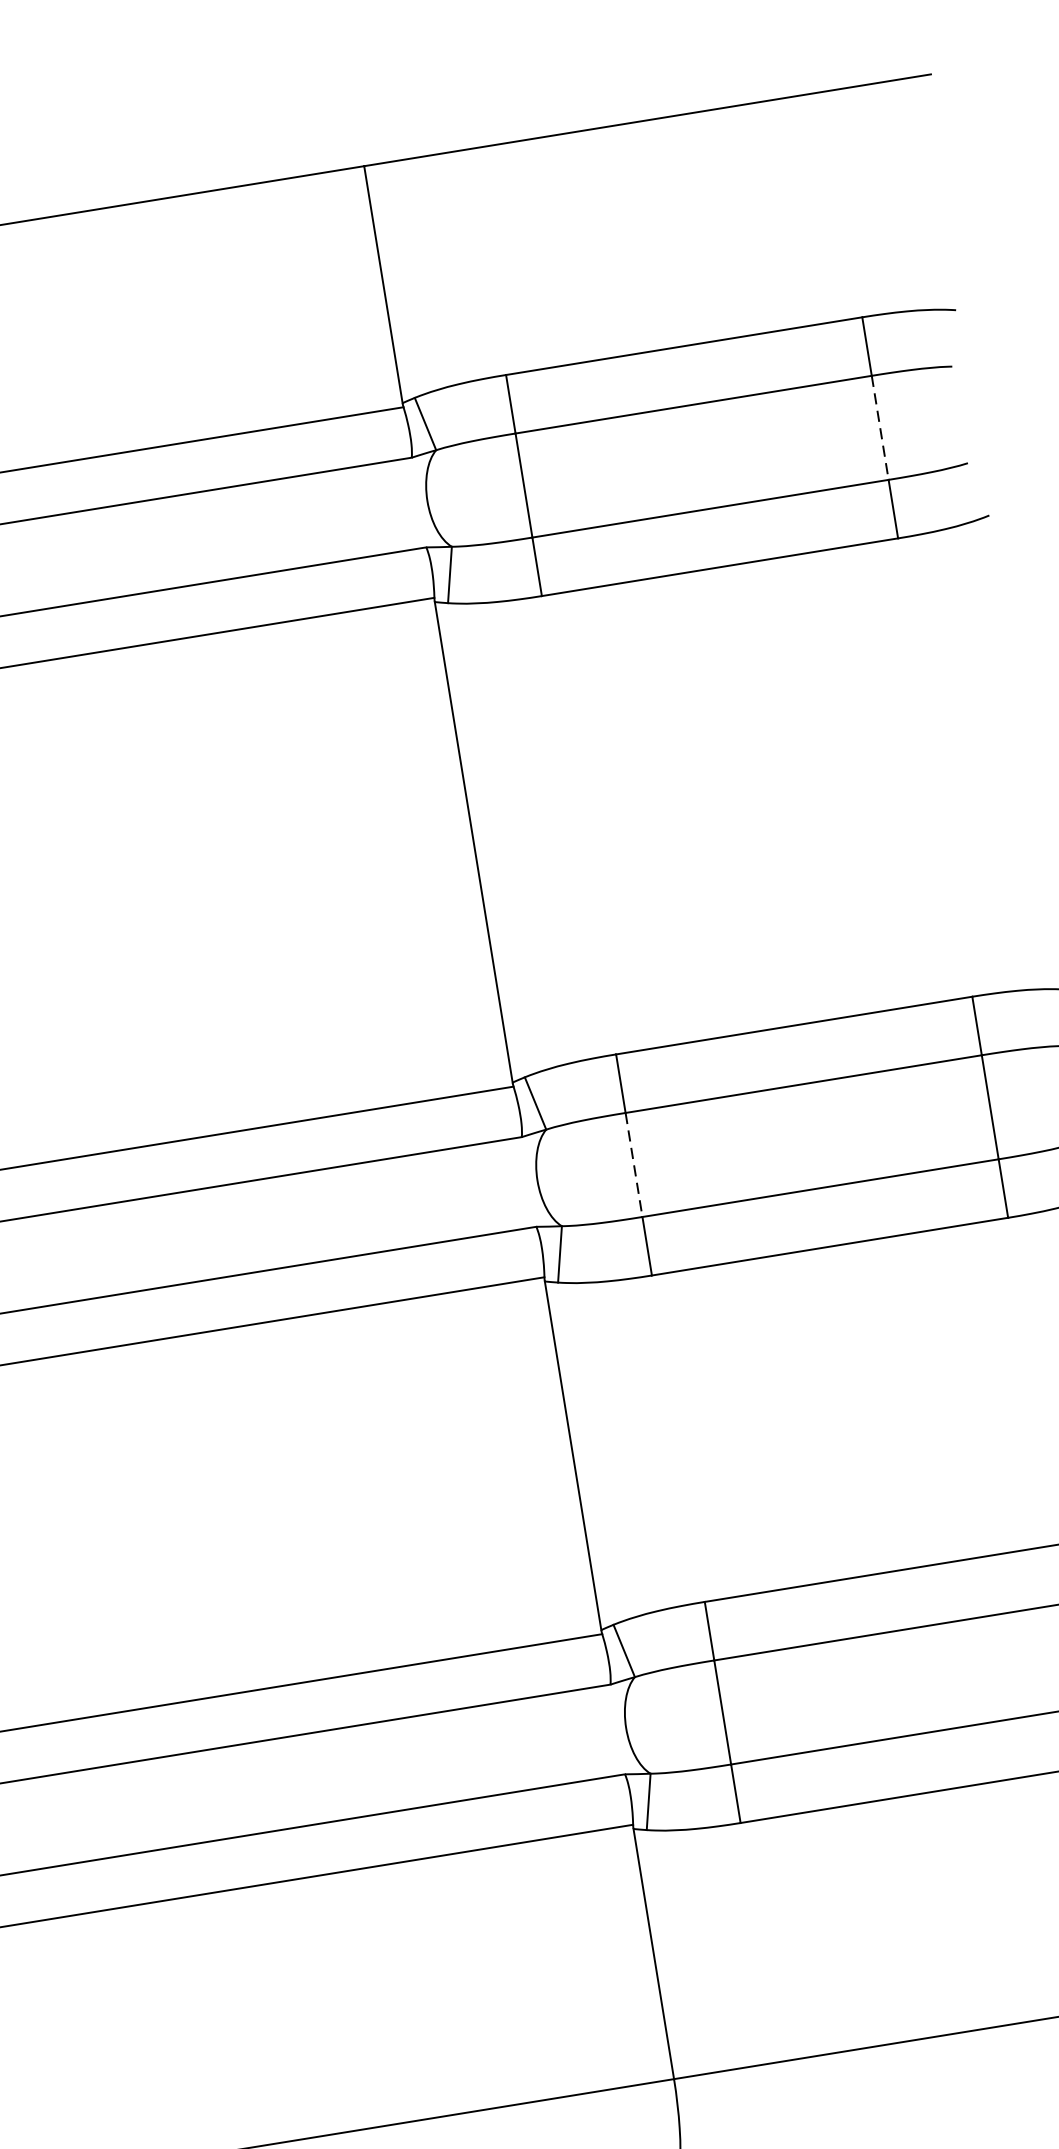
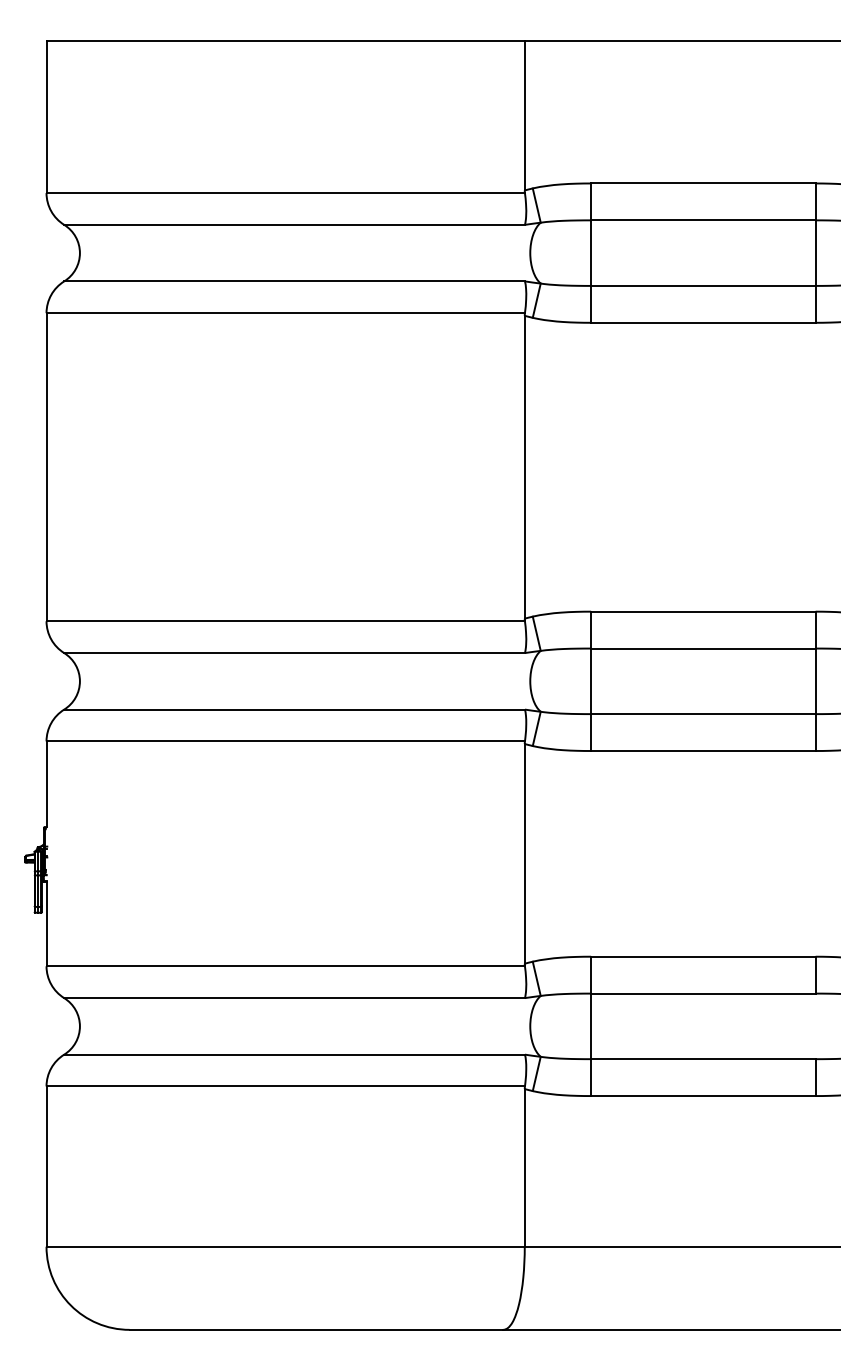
line: (880, 428) -> (815, 253), dashed -> solid
line: (634, 1165) -> (591, 681), dashed -> solid

